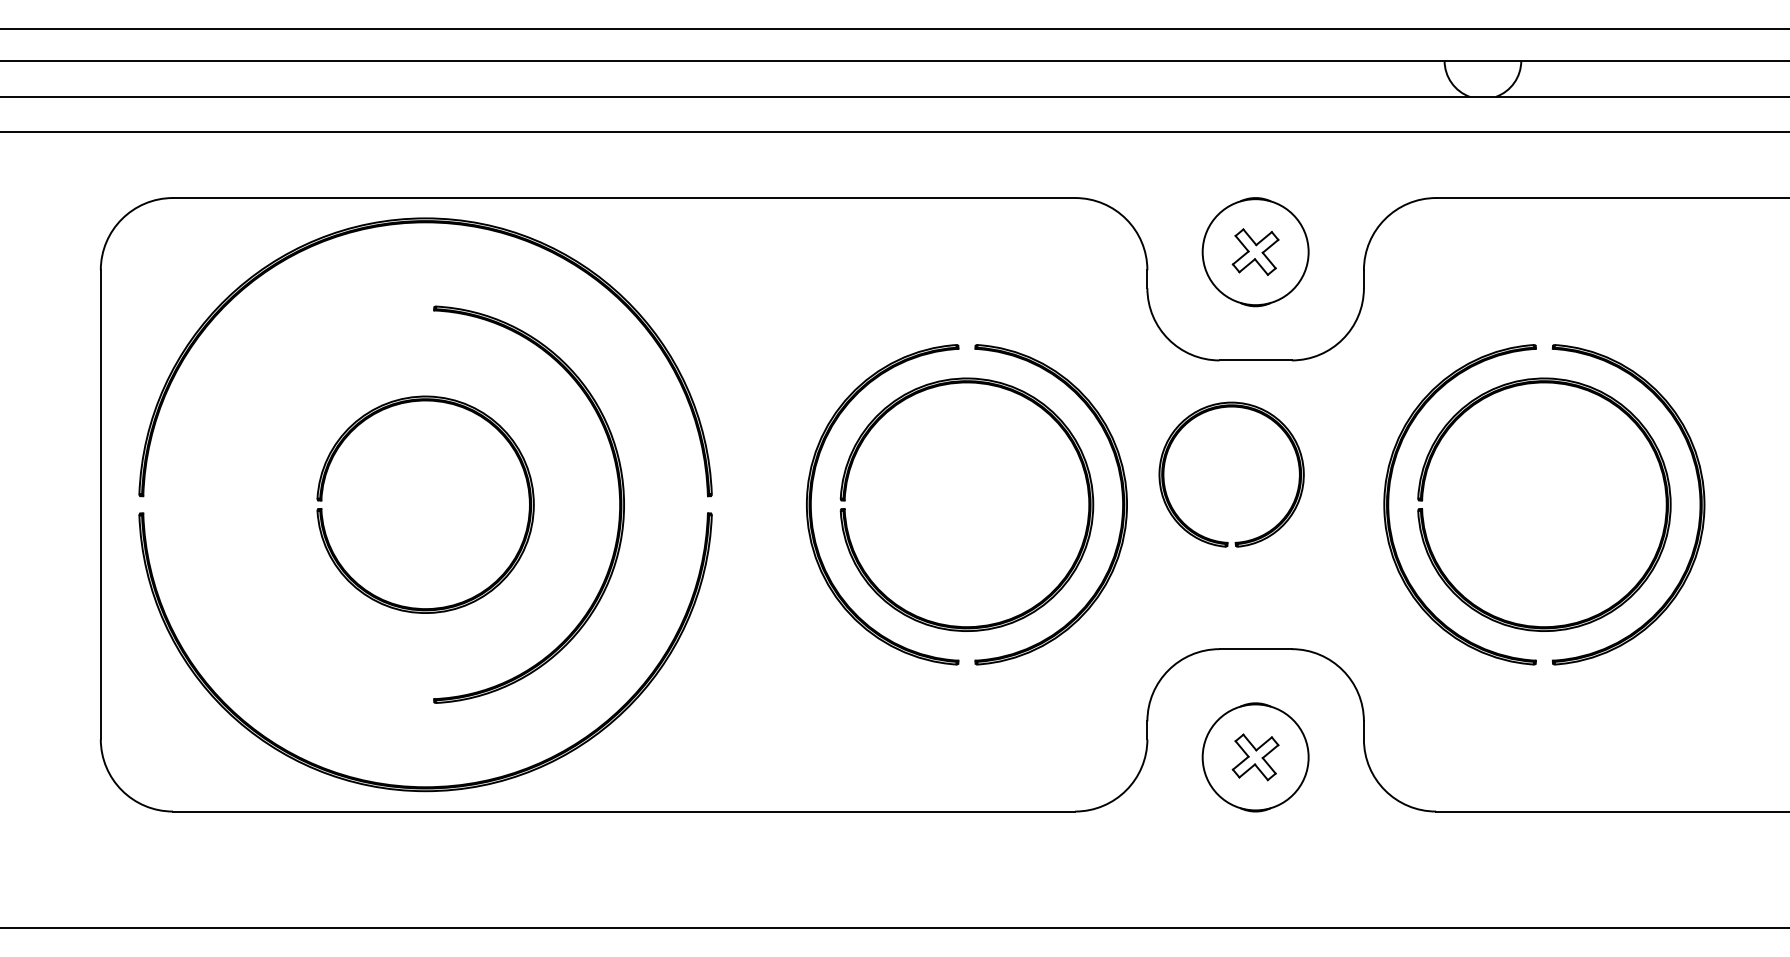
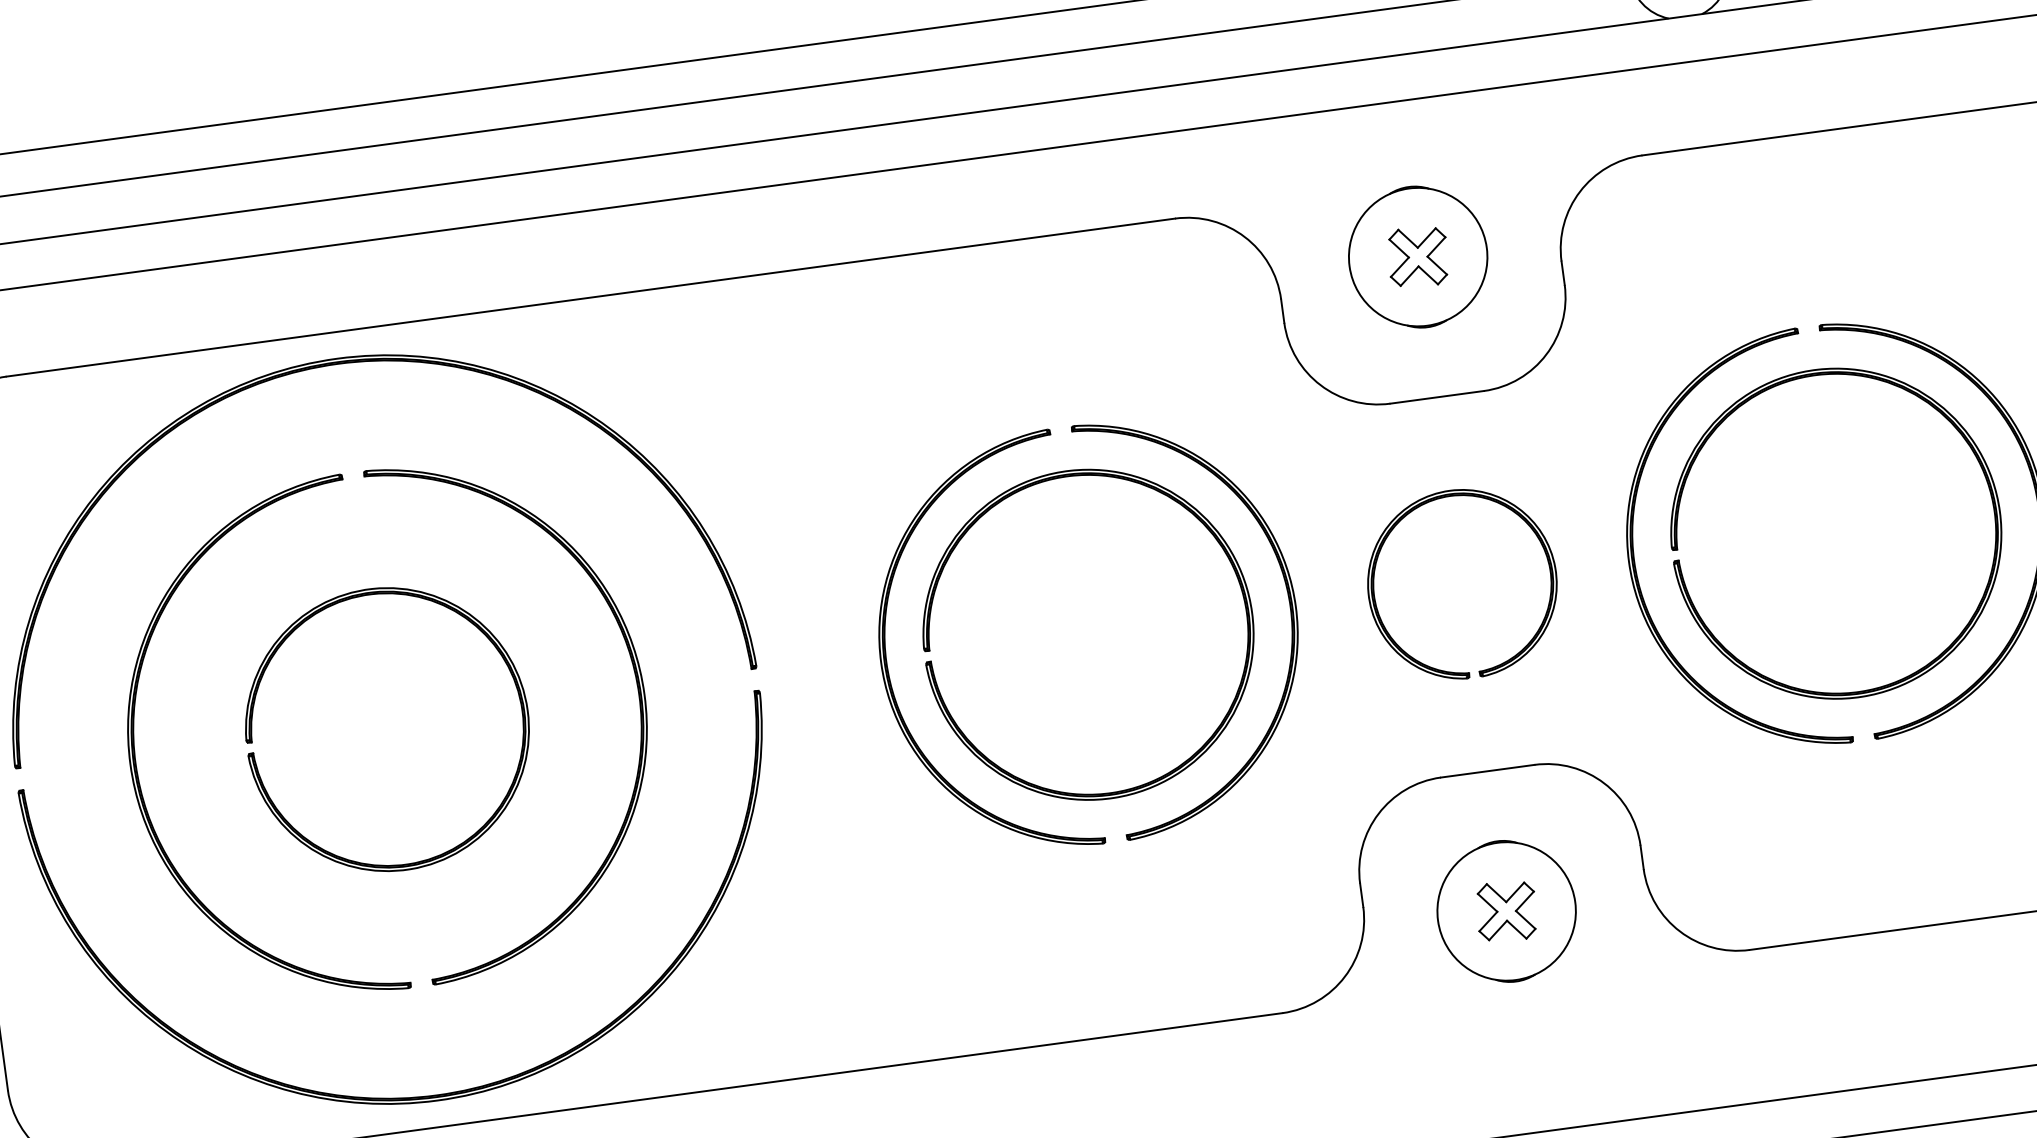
part: (1195, 418) -> (1405, 517), moved
part: (232, 498) -> (136, 755), added

